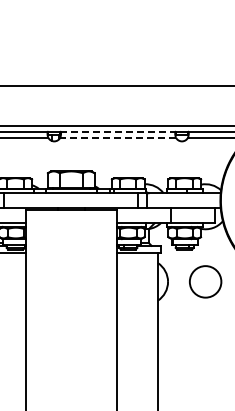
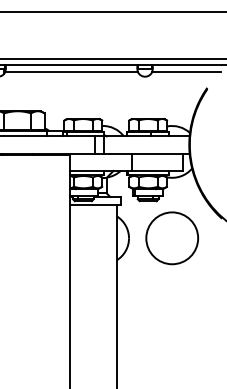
line: (118, 131) -> (72, 65), dashed -> solid
line: (118, 137) -> (72, 72), dashed -> solid
circle: (205, 281) -> (172, 237), size x1.43

